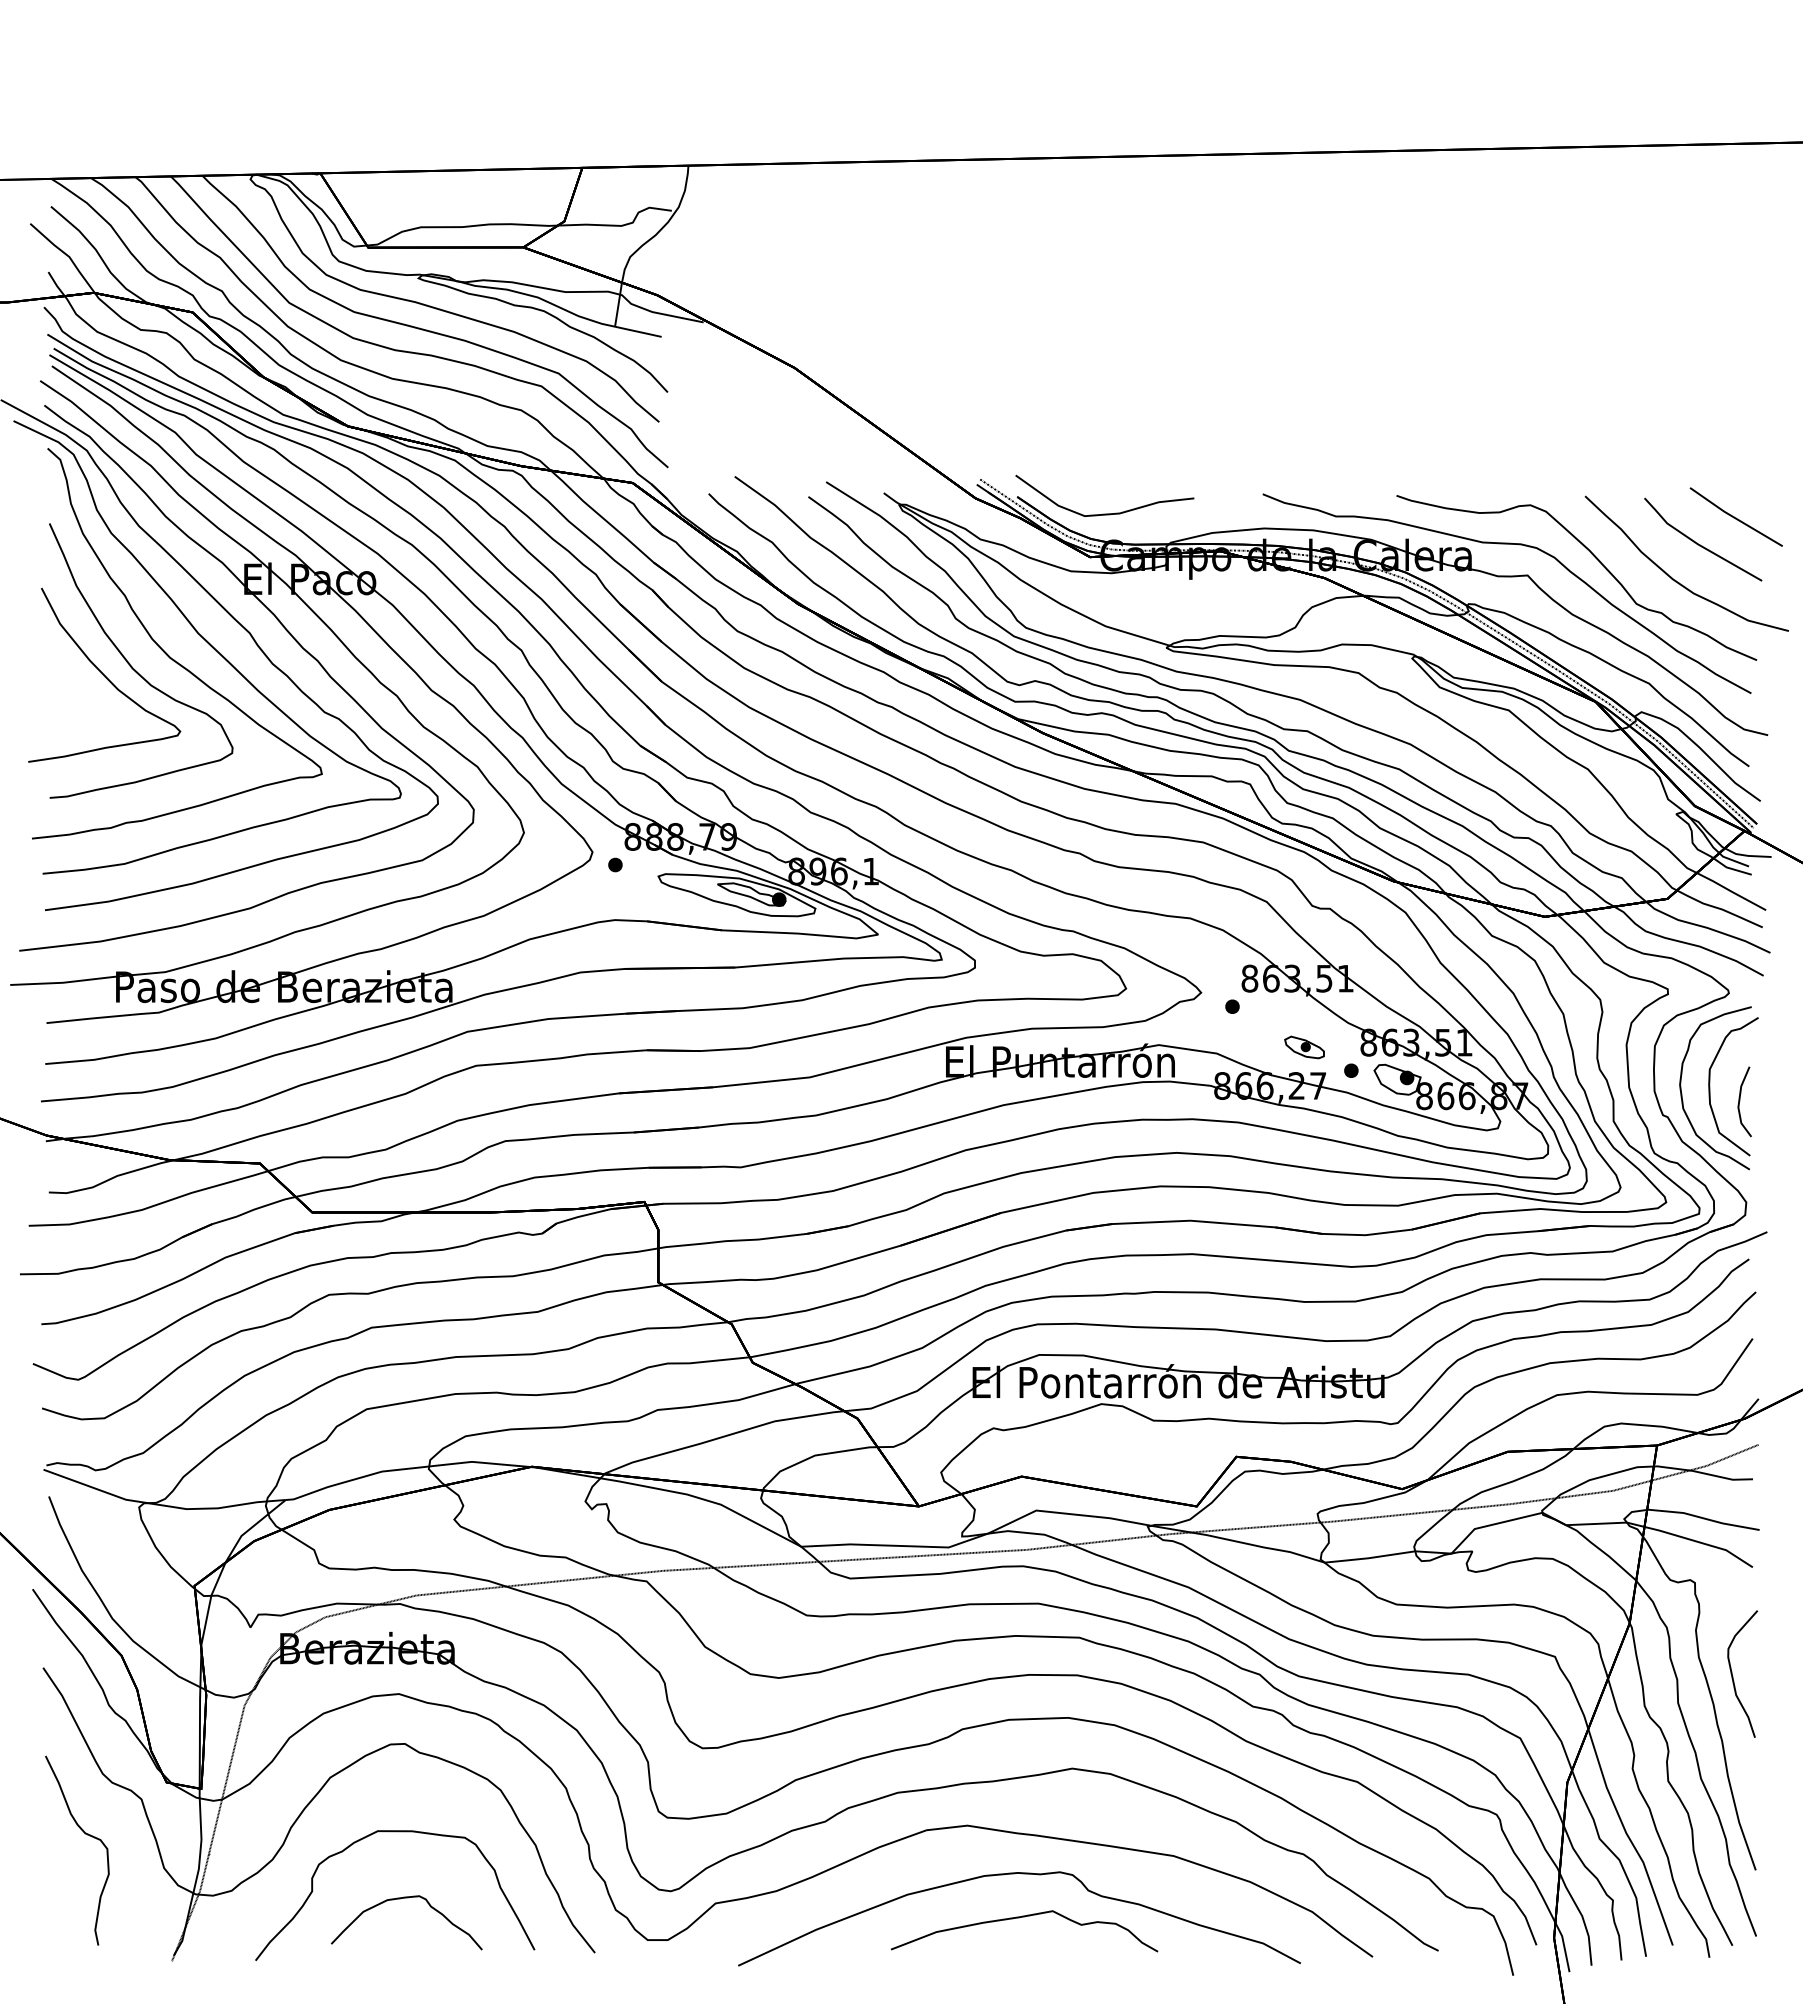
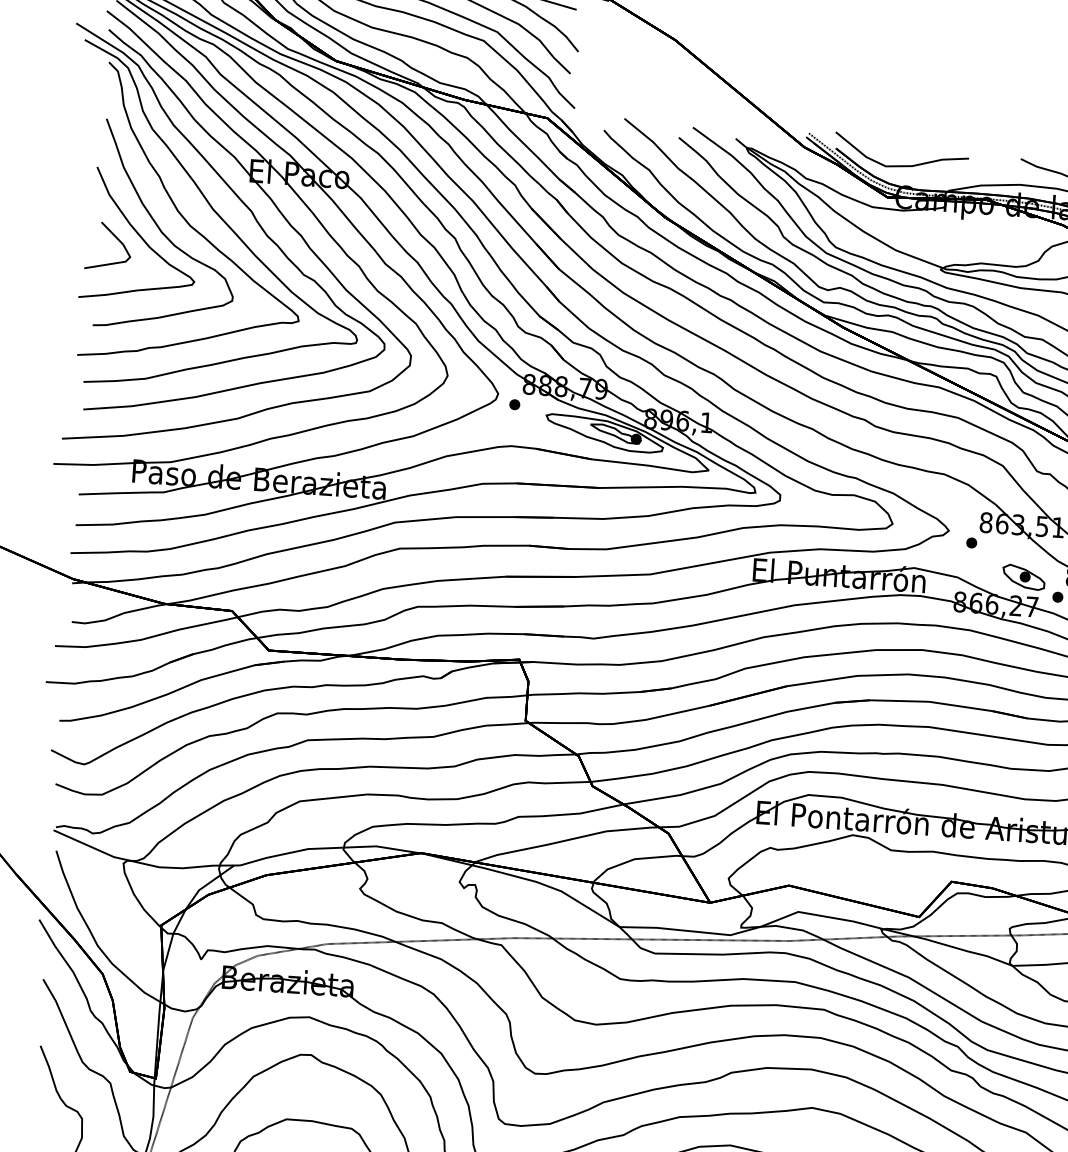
part: (73, 681) -> (116, 238), added
part: (1304, 1047) -> (1023, 577), size x1.43

